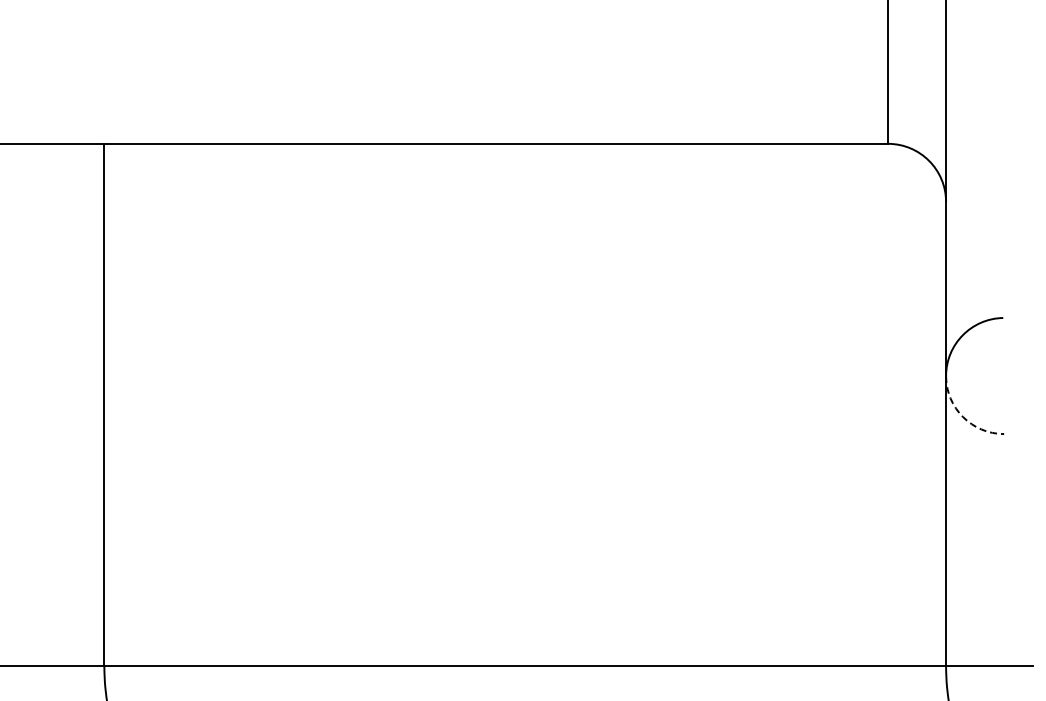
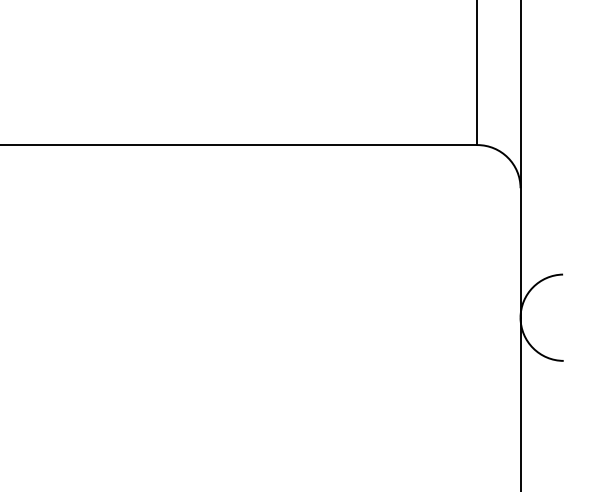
arc: (963, 417) -> (533, 348), dashed -> solid

